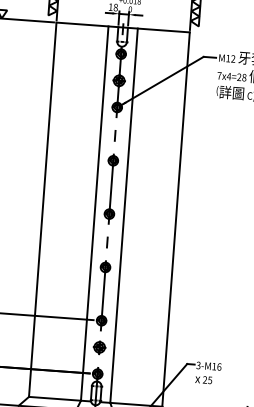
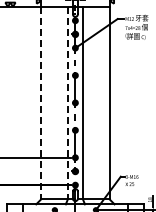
line: (43, 210) -> (41, 103), solid -> dashed
line: (93, 214) -> (67, 103), solid -> dashed

